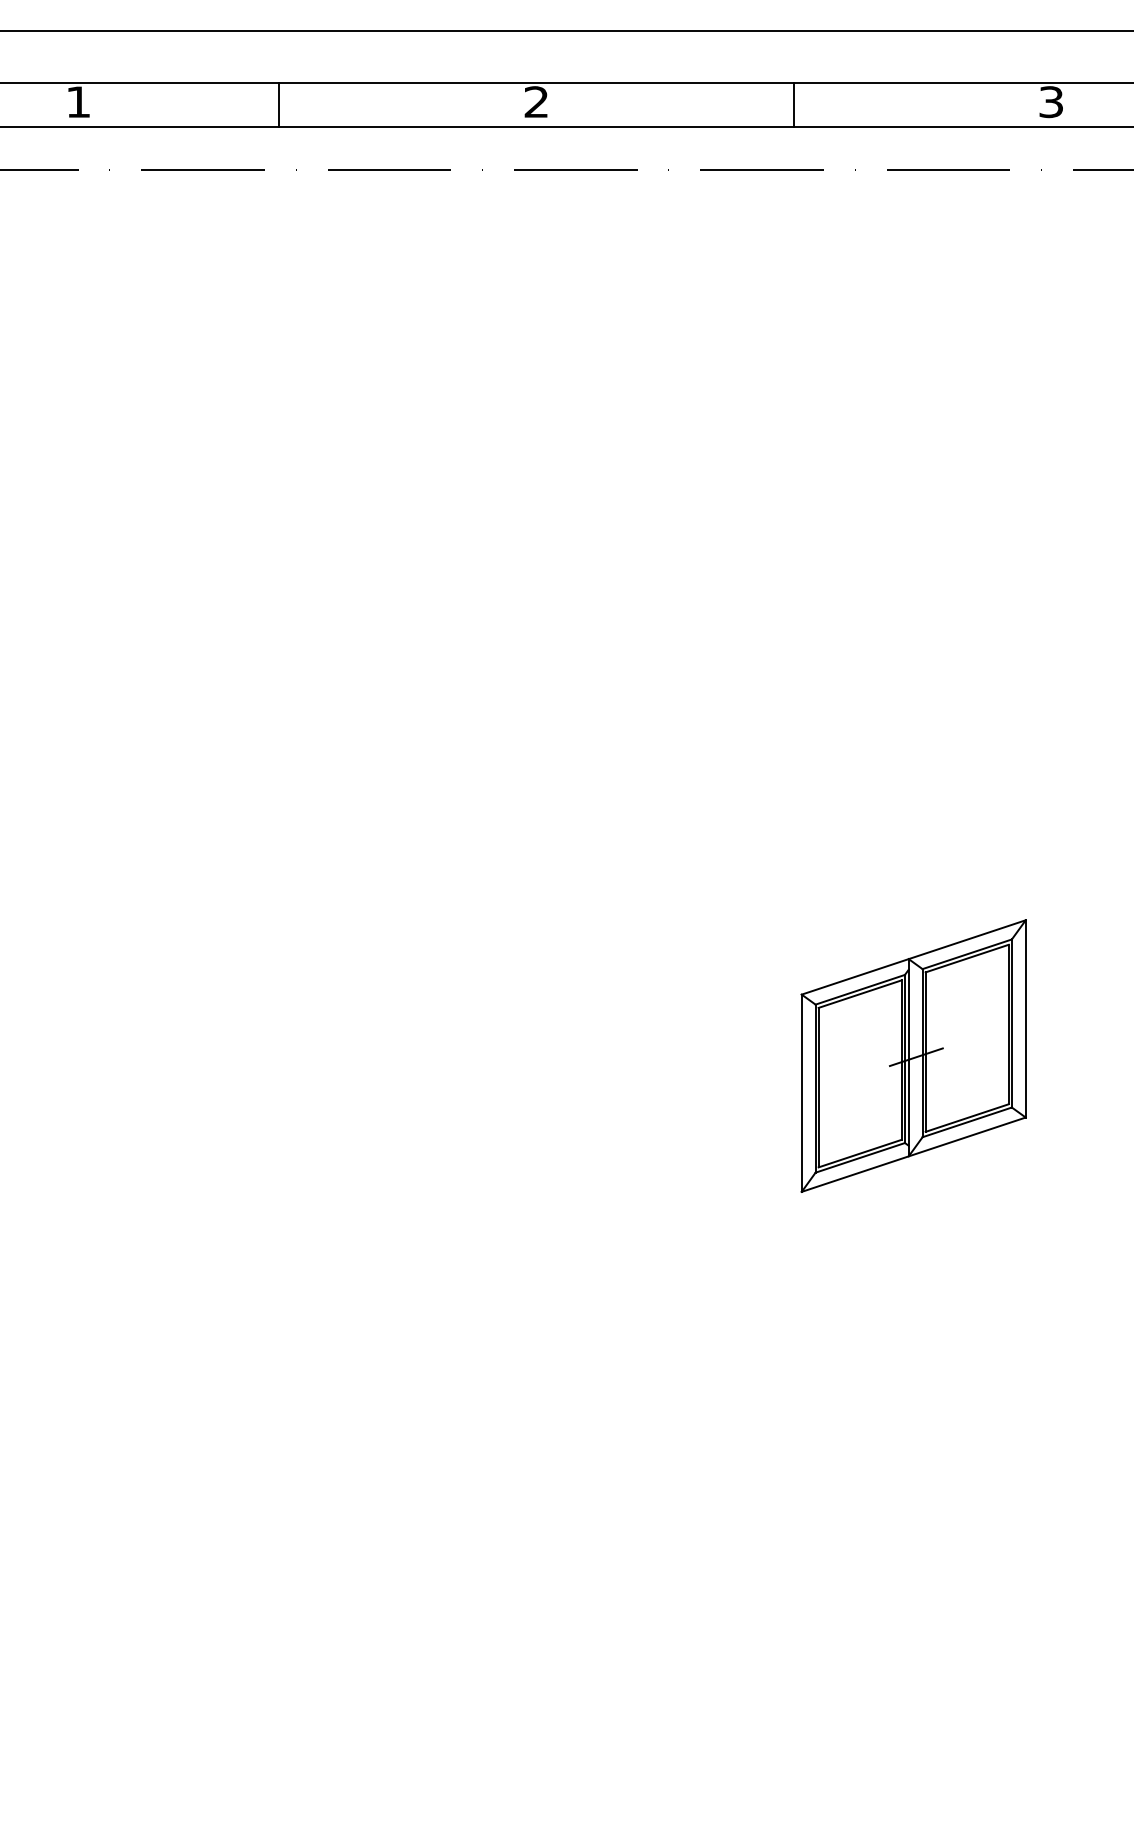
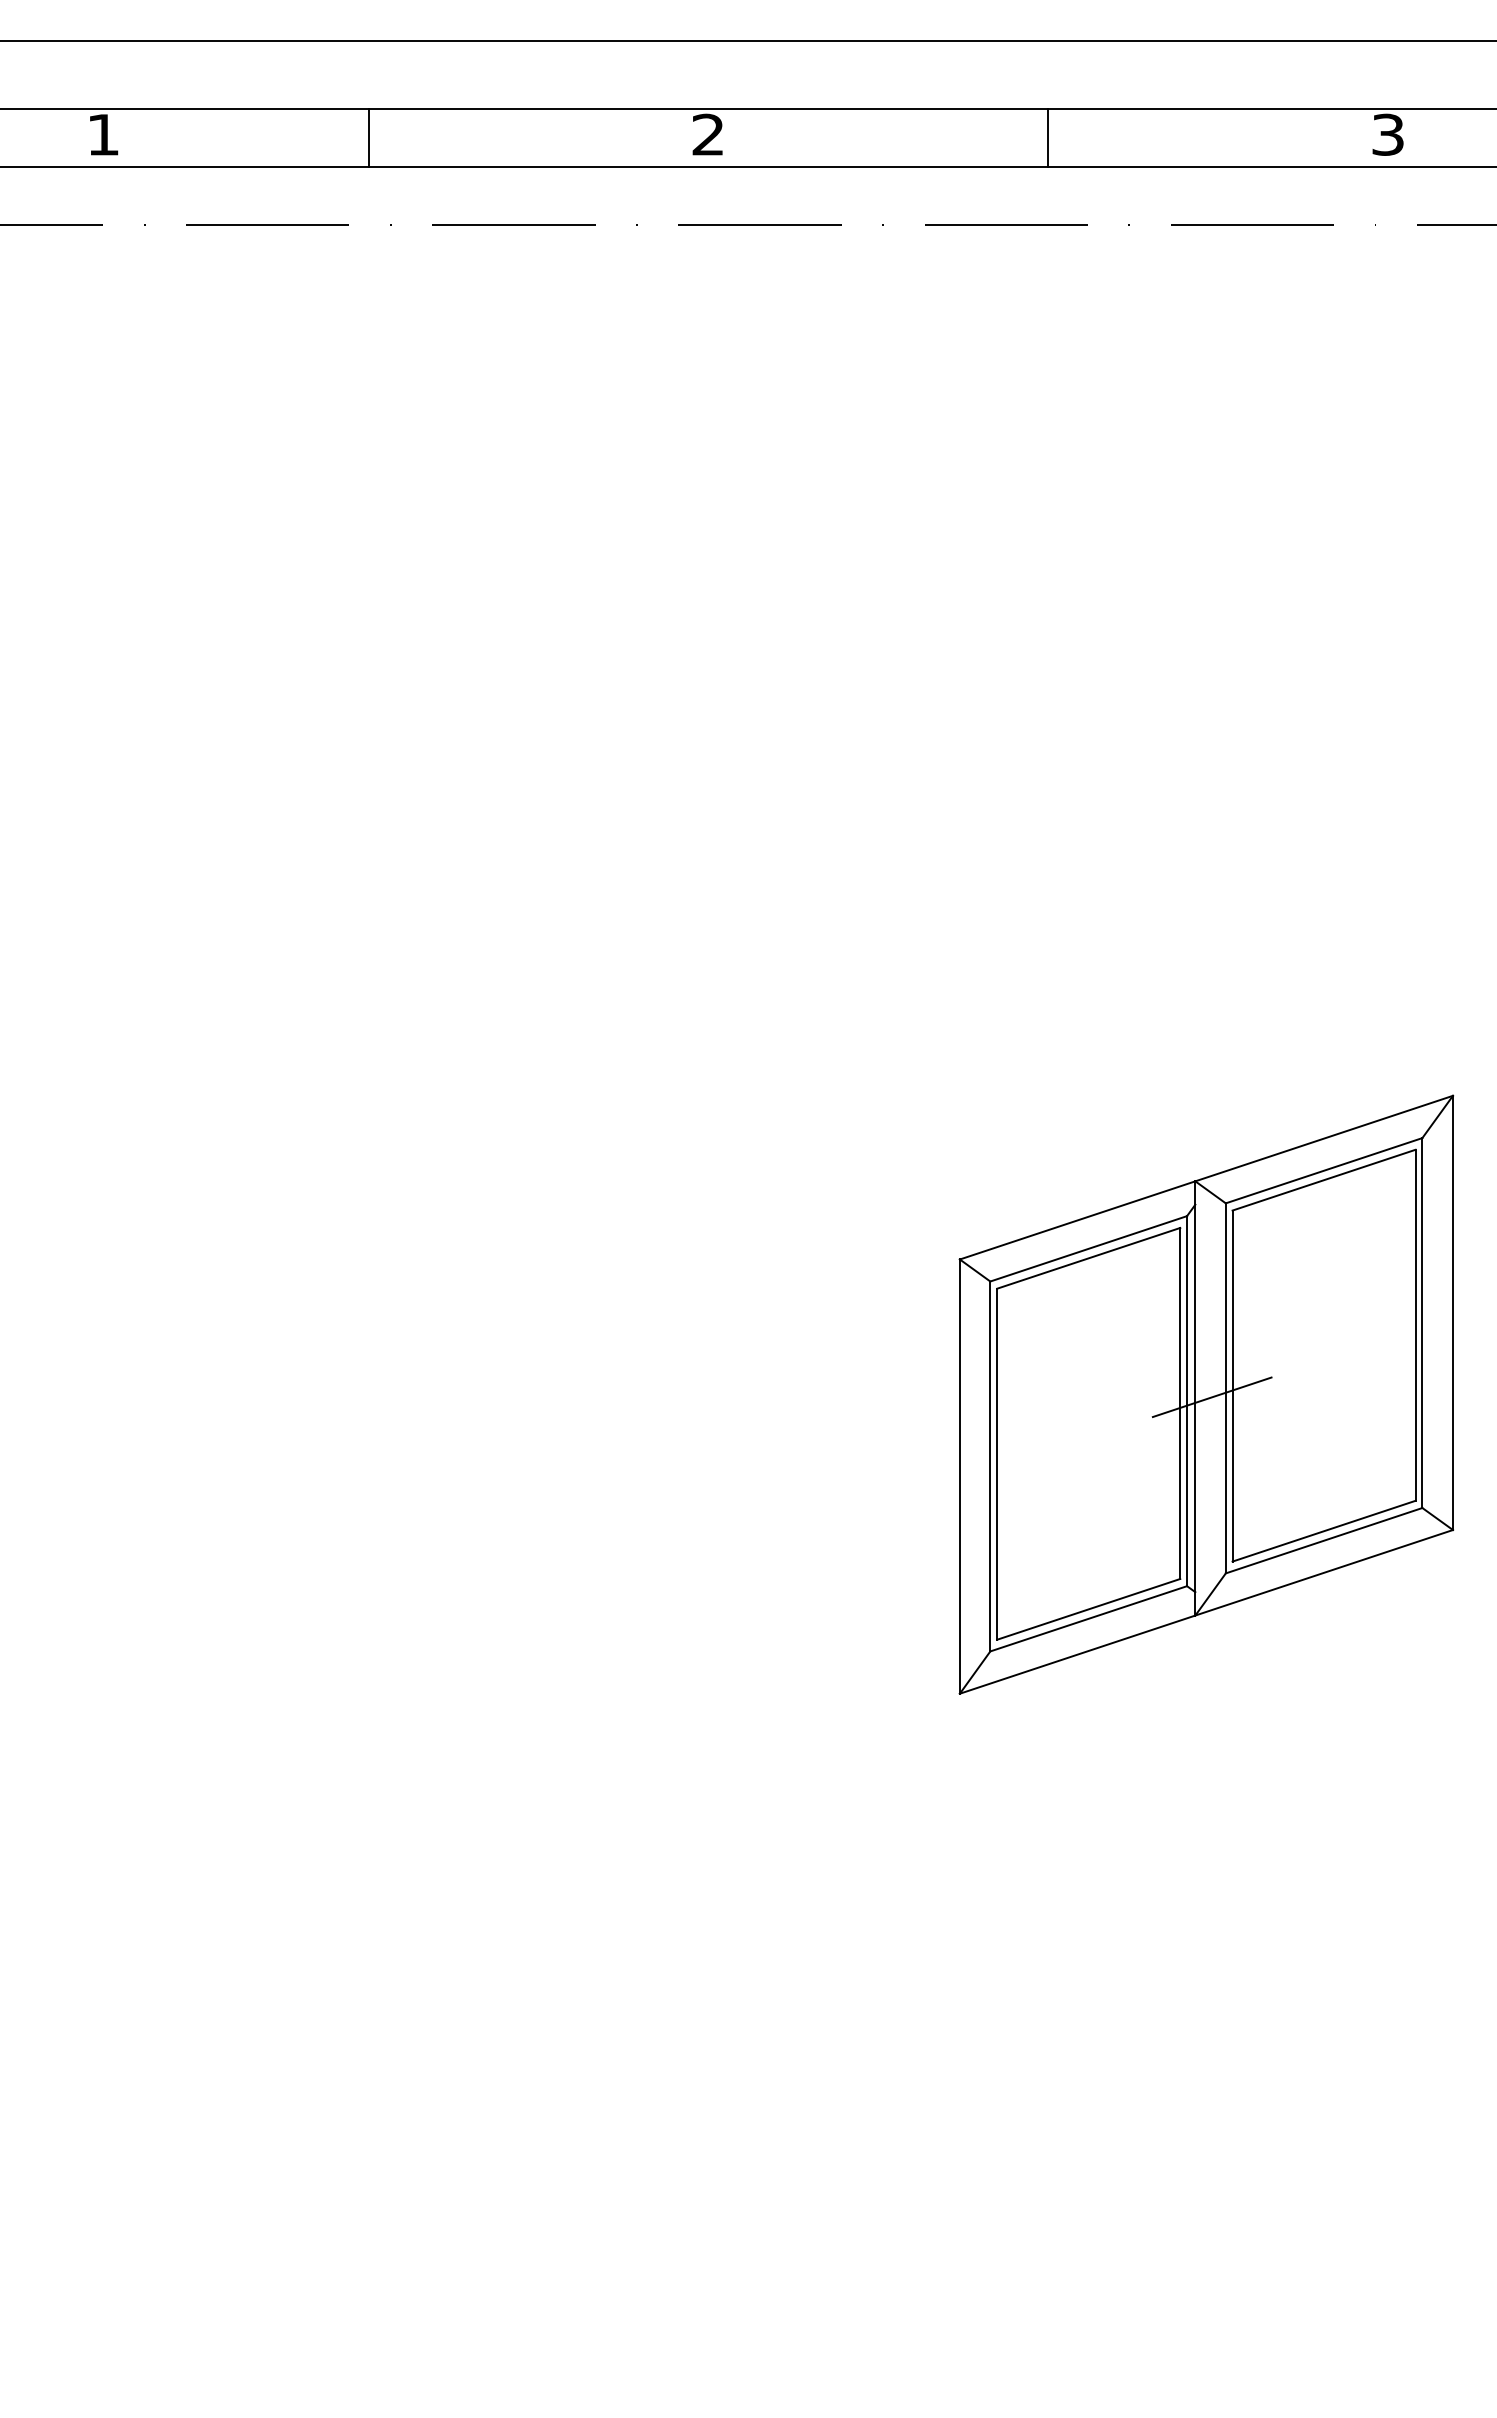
part: (913, 1055) -> (1206, 1394), size x1.67

